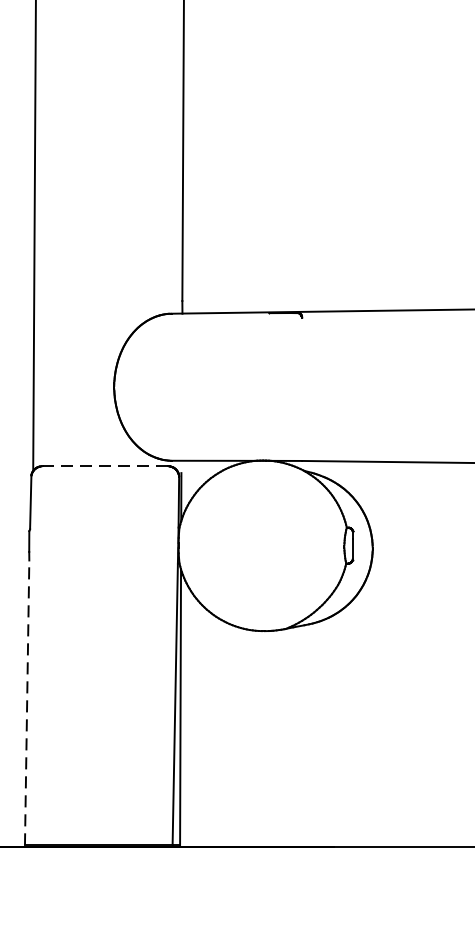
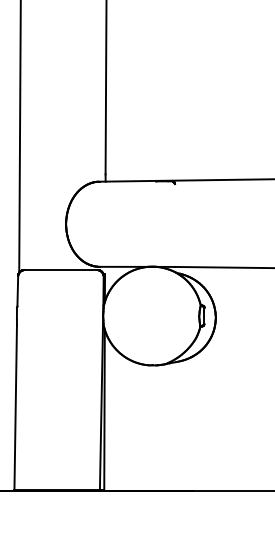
line: (104, 467) -> (60, 270), dashed -> solid
line: (26, 702) -> (15, 406), dashed -> solid

